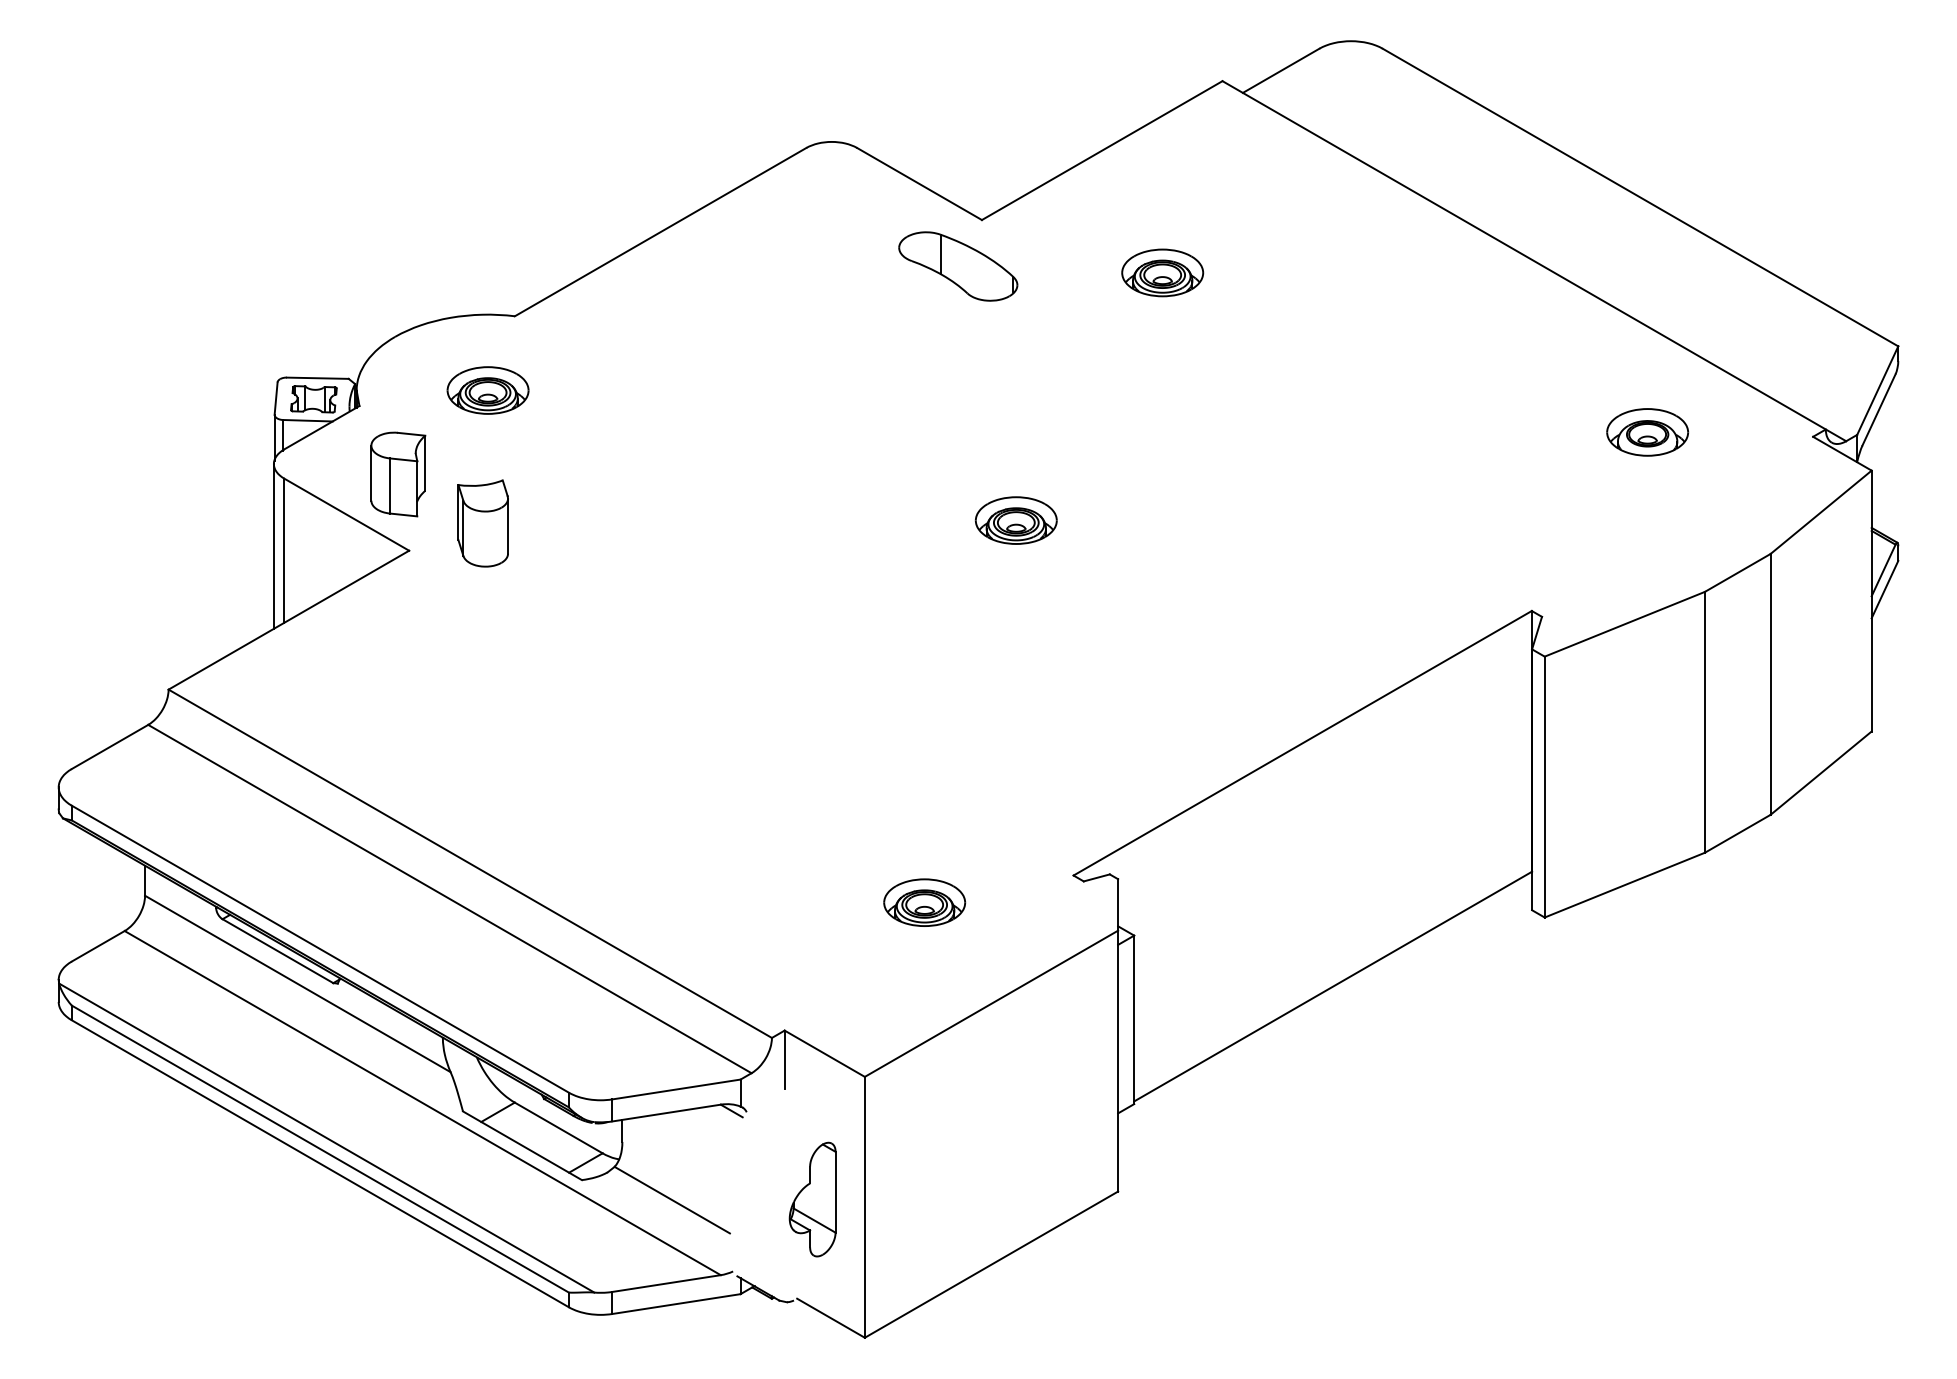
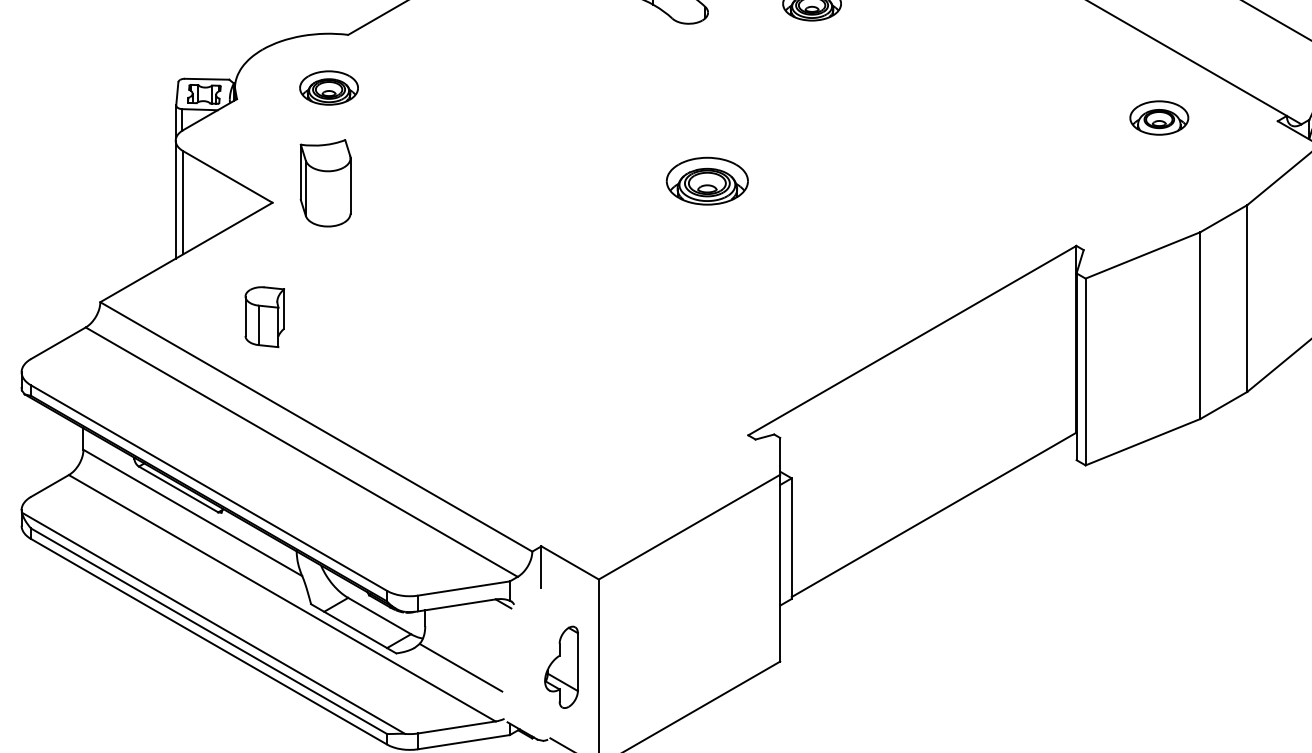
part: (398, 474) -> (264, 317), moved
part: (1015, 520) -> (706, 181), size x1.4
part: (482, 523) -> (325, 183), size x1.4
part: (924, 902) -> (641, 454), removed

